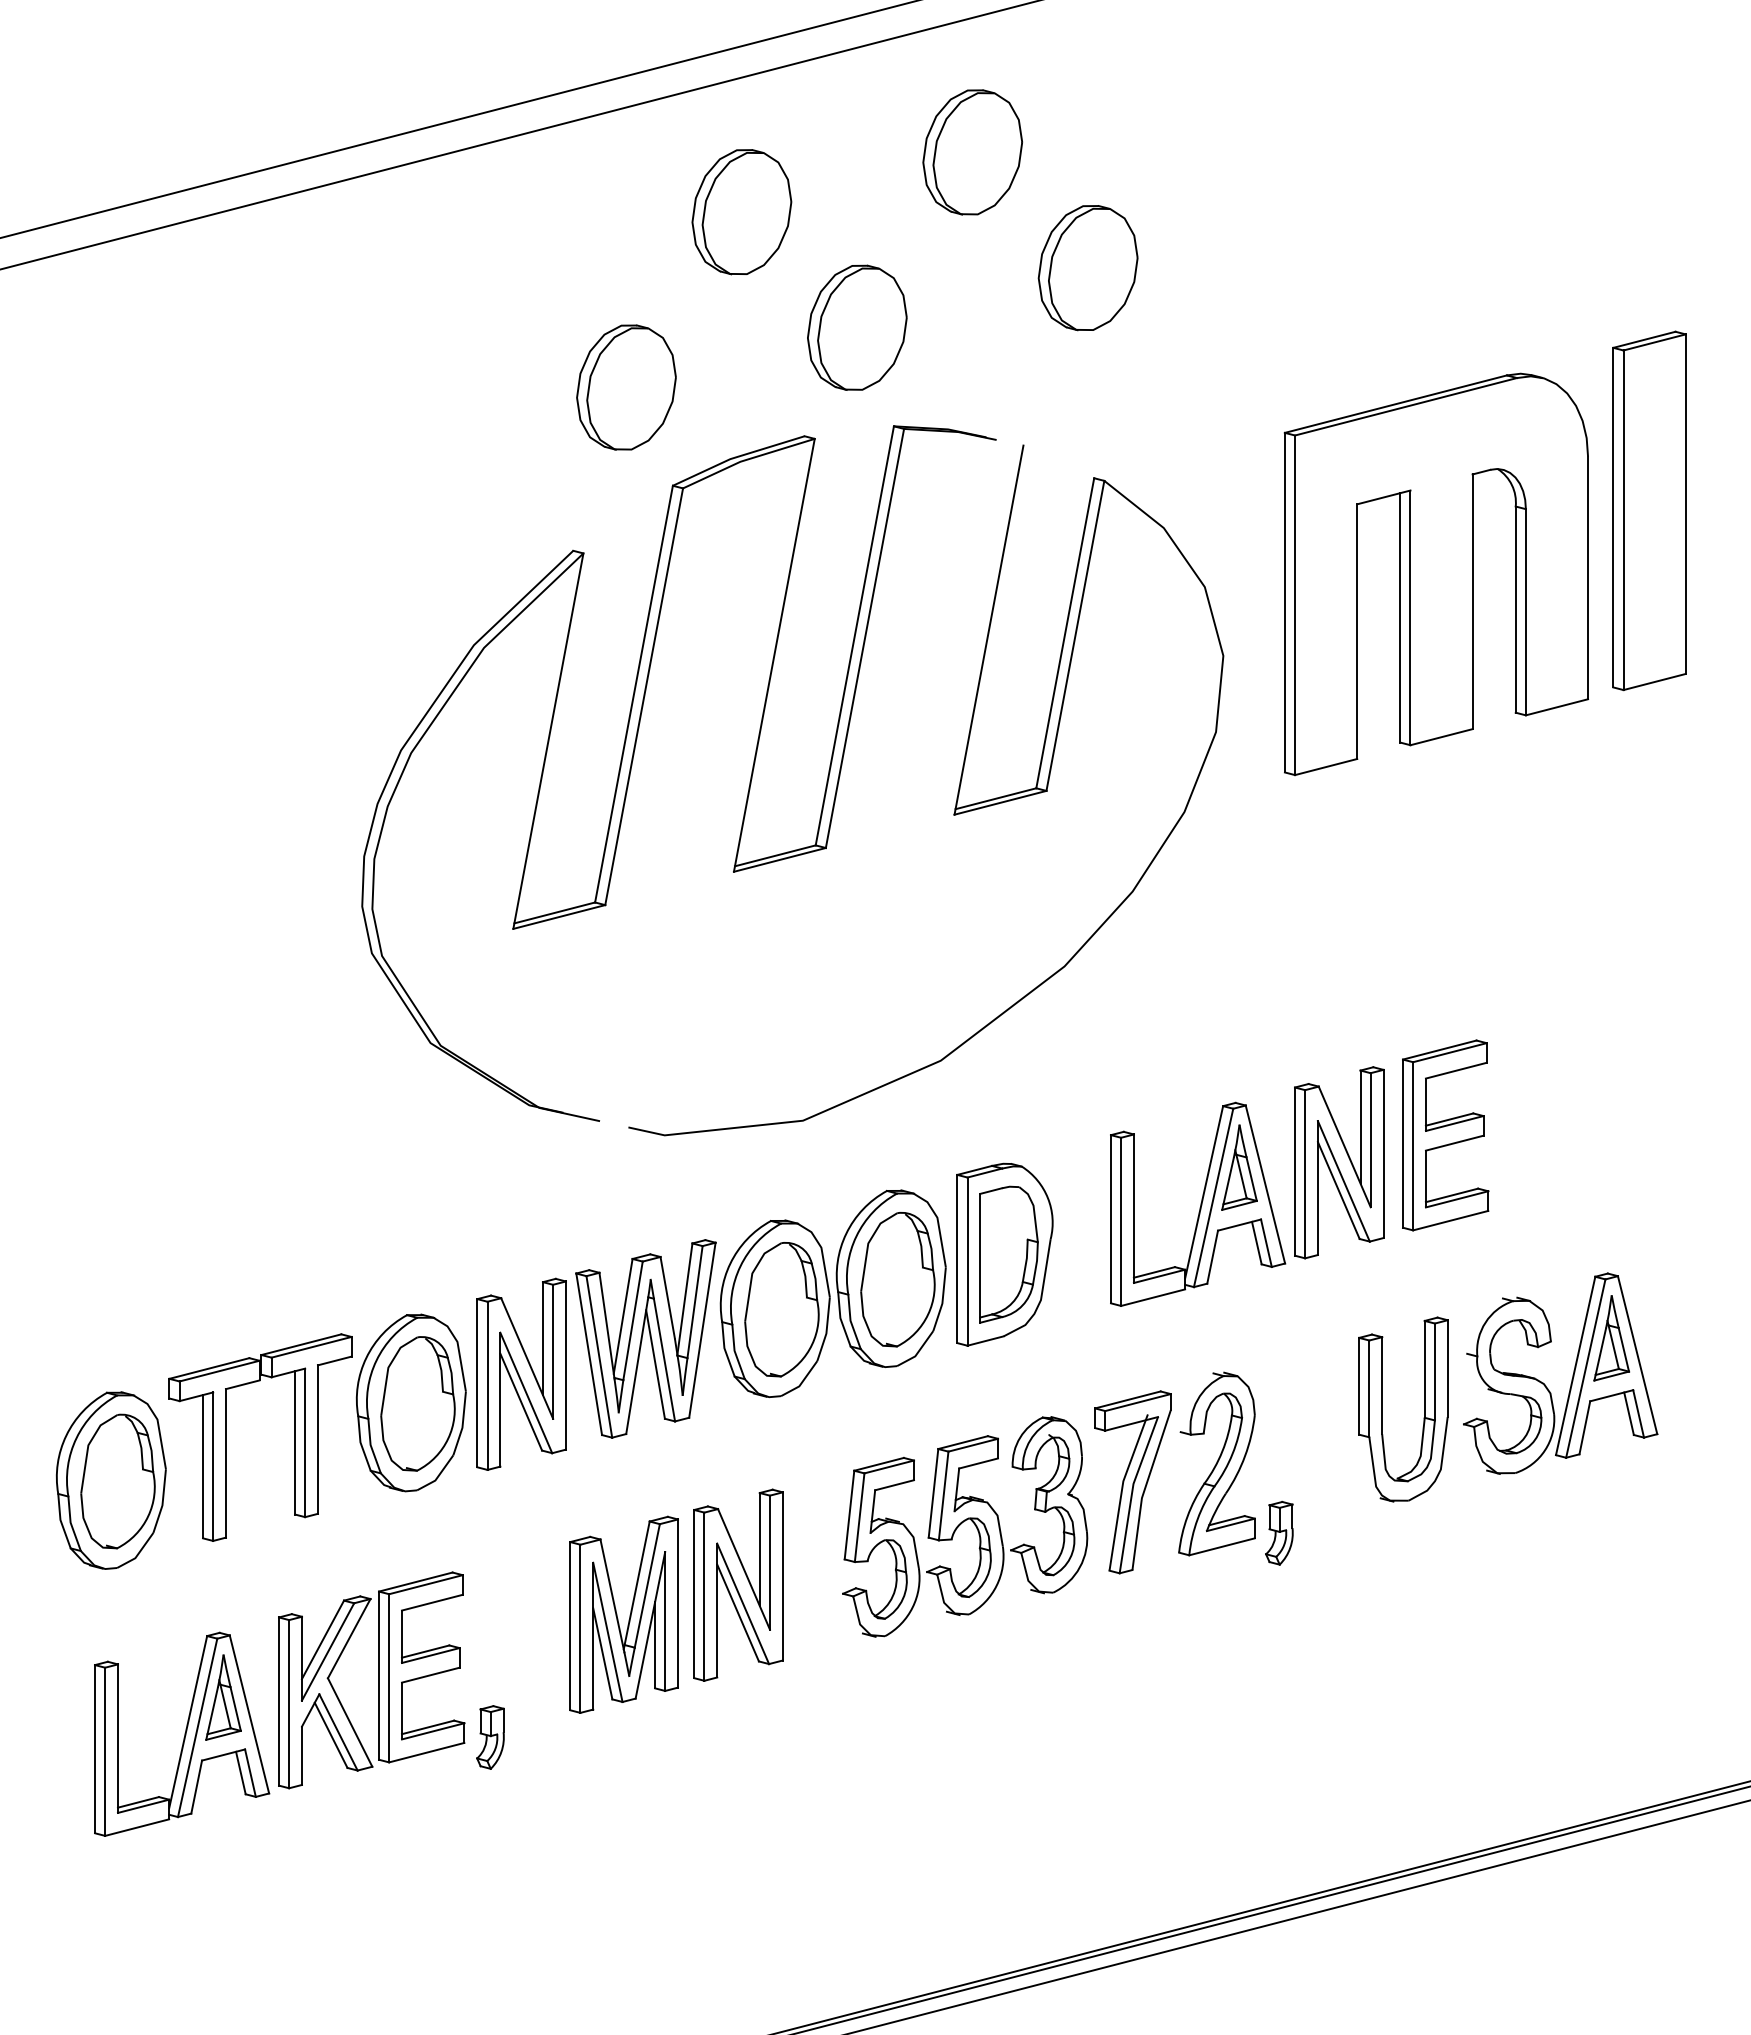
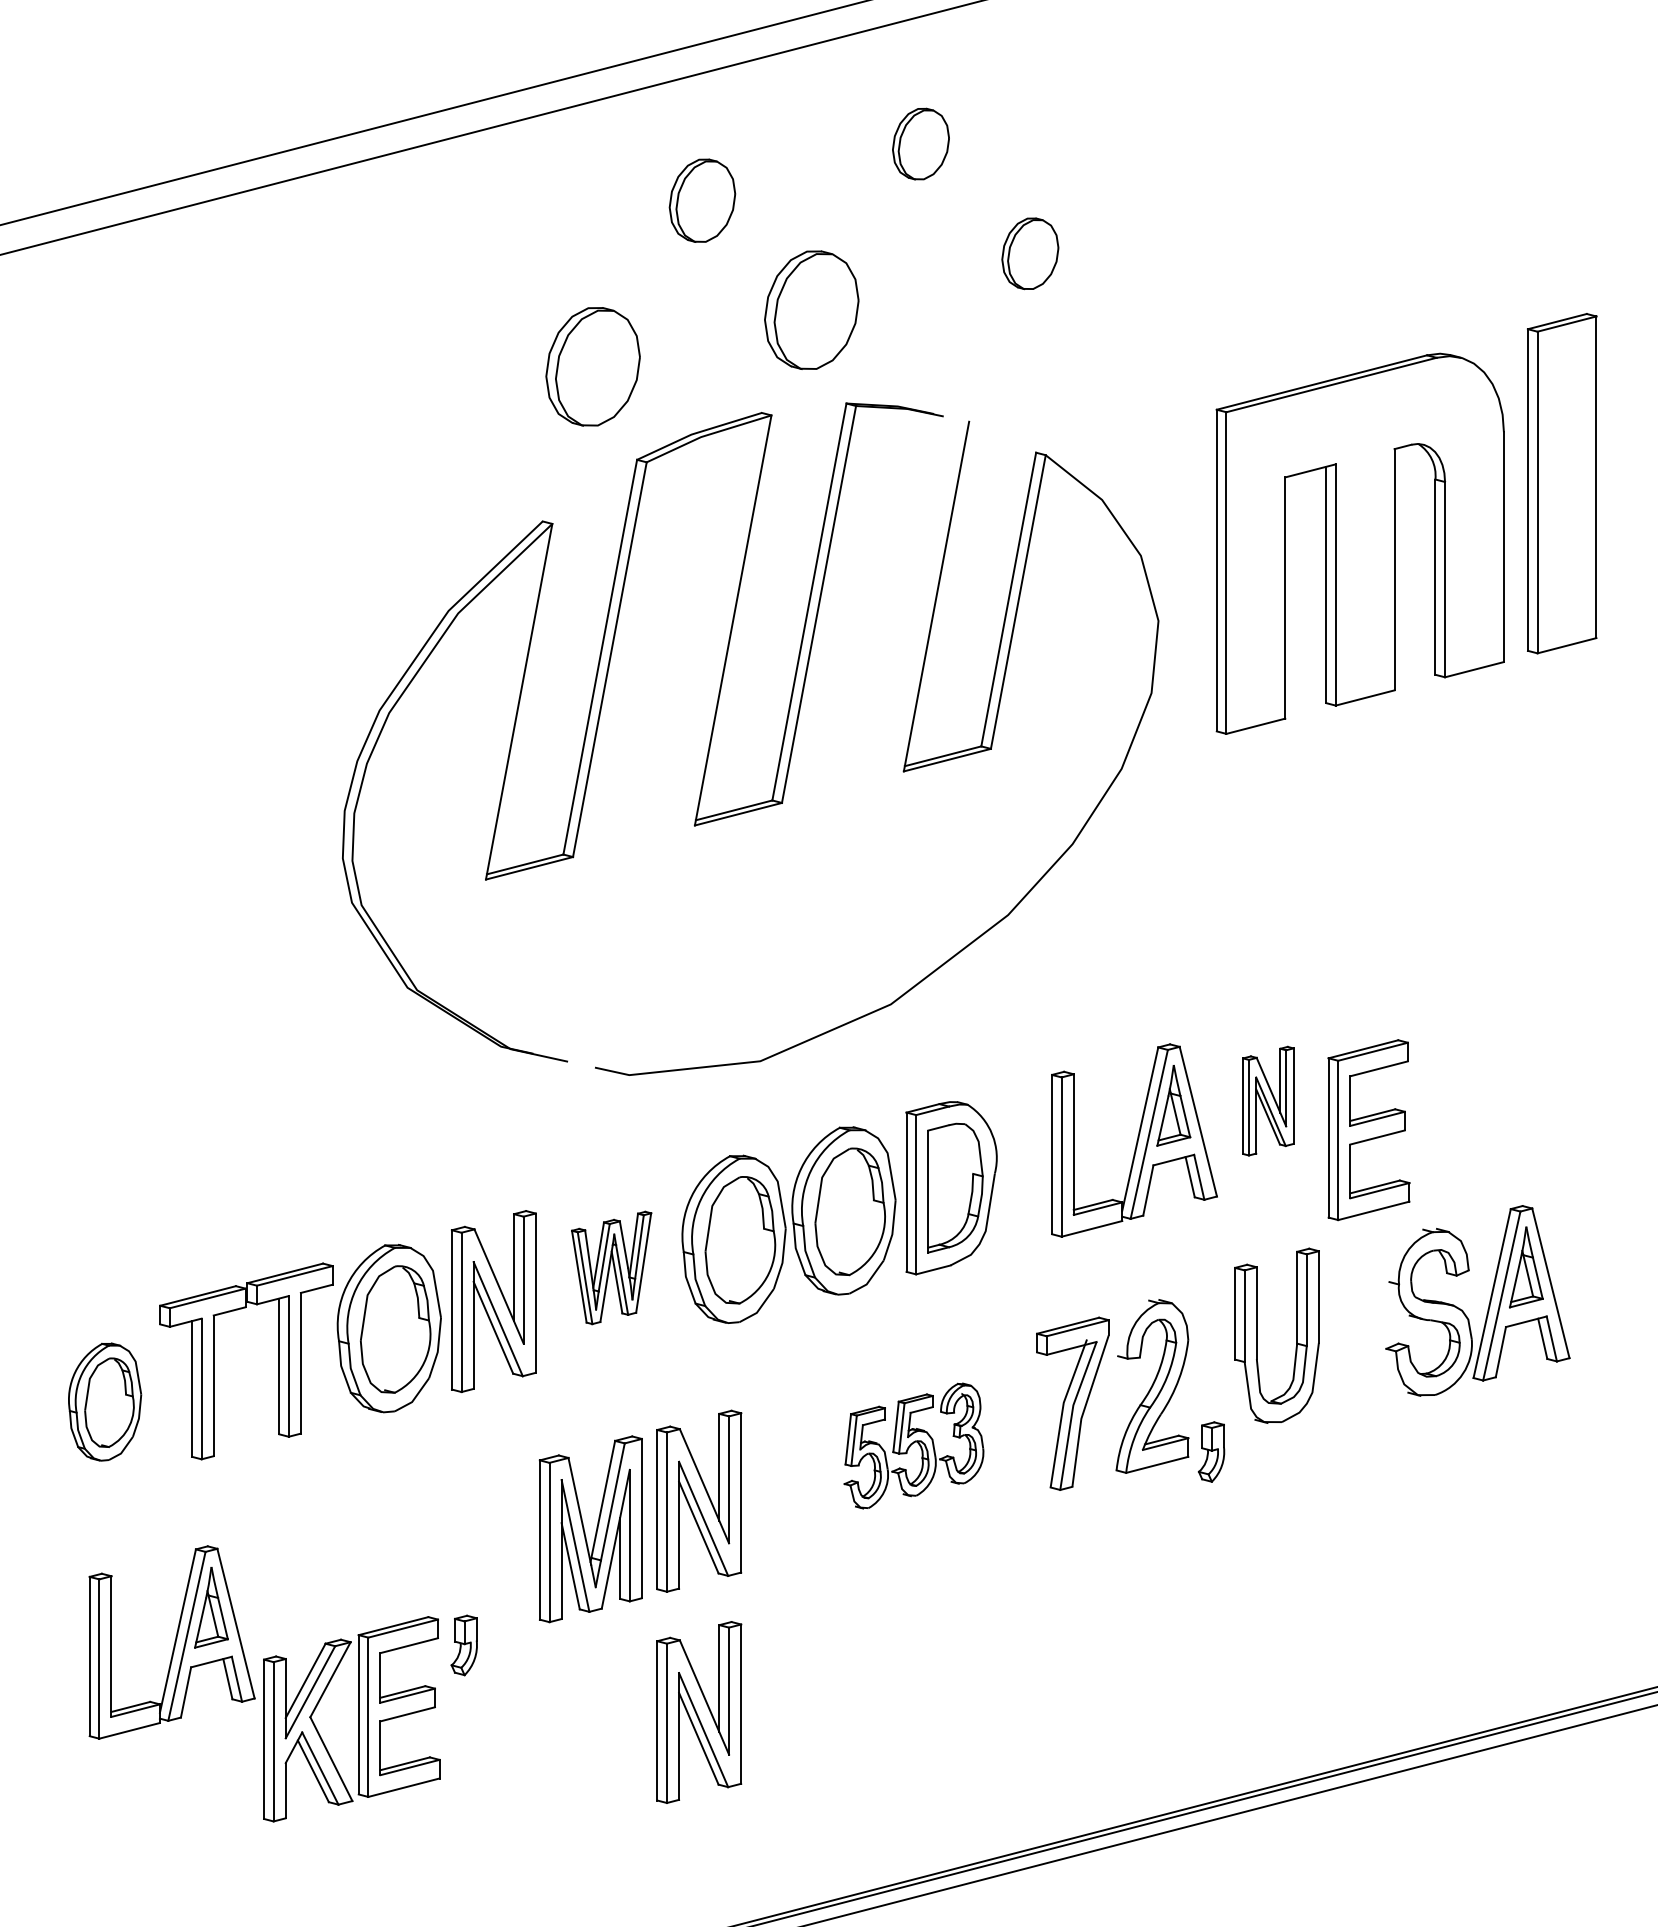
part: (972, 152) -> (920, 144), size x0.6
part: (741, 212) -> (702, 201), size x0.7
part: (1087, 268) -> (1029, 254), size x0.6
part: (1445, 1135) -> (1368, 1130), moved
part: (1339, 1162) -> (1268, 1100), size x0.6
part: (645, 1338) -> (611, 1267), size x0.6
part: (1382, 1409) -> (1257, 1335), moved
part: (110, 1480) -> (104, 1402), size x0.7
part: (965, 1526) -> (914, 1445), size x0.6
part: (378, 1680) -> (358, 1719), moved
part: (738, 1807) -> (699, 1711), added

